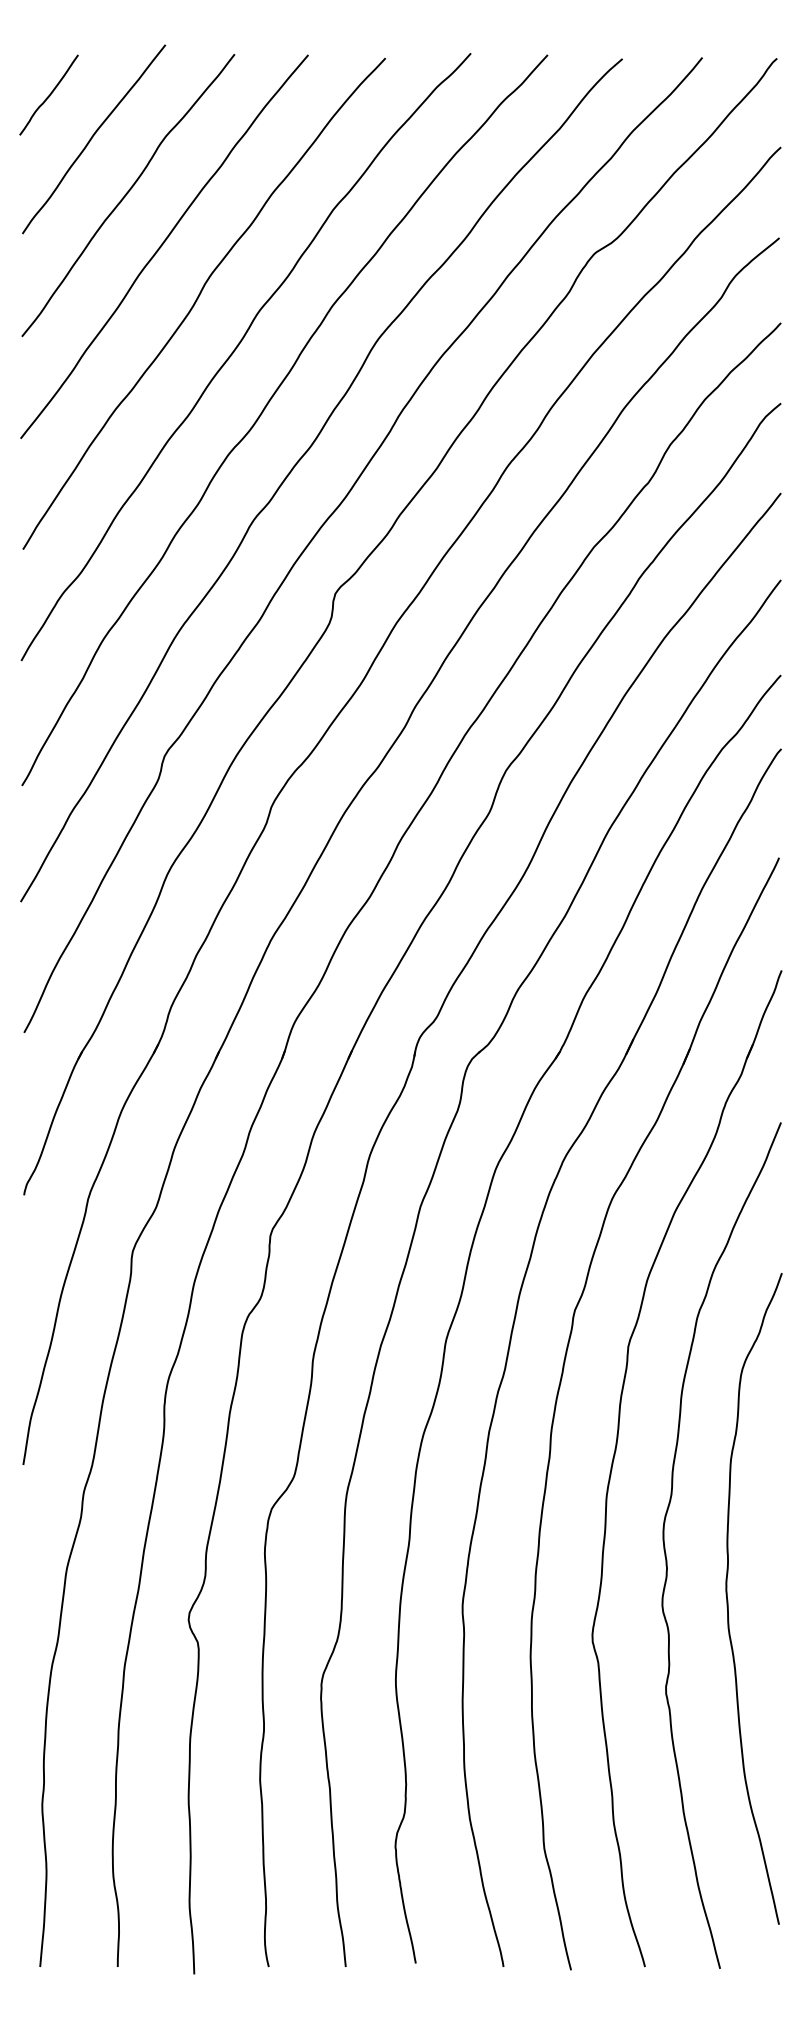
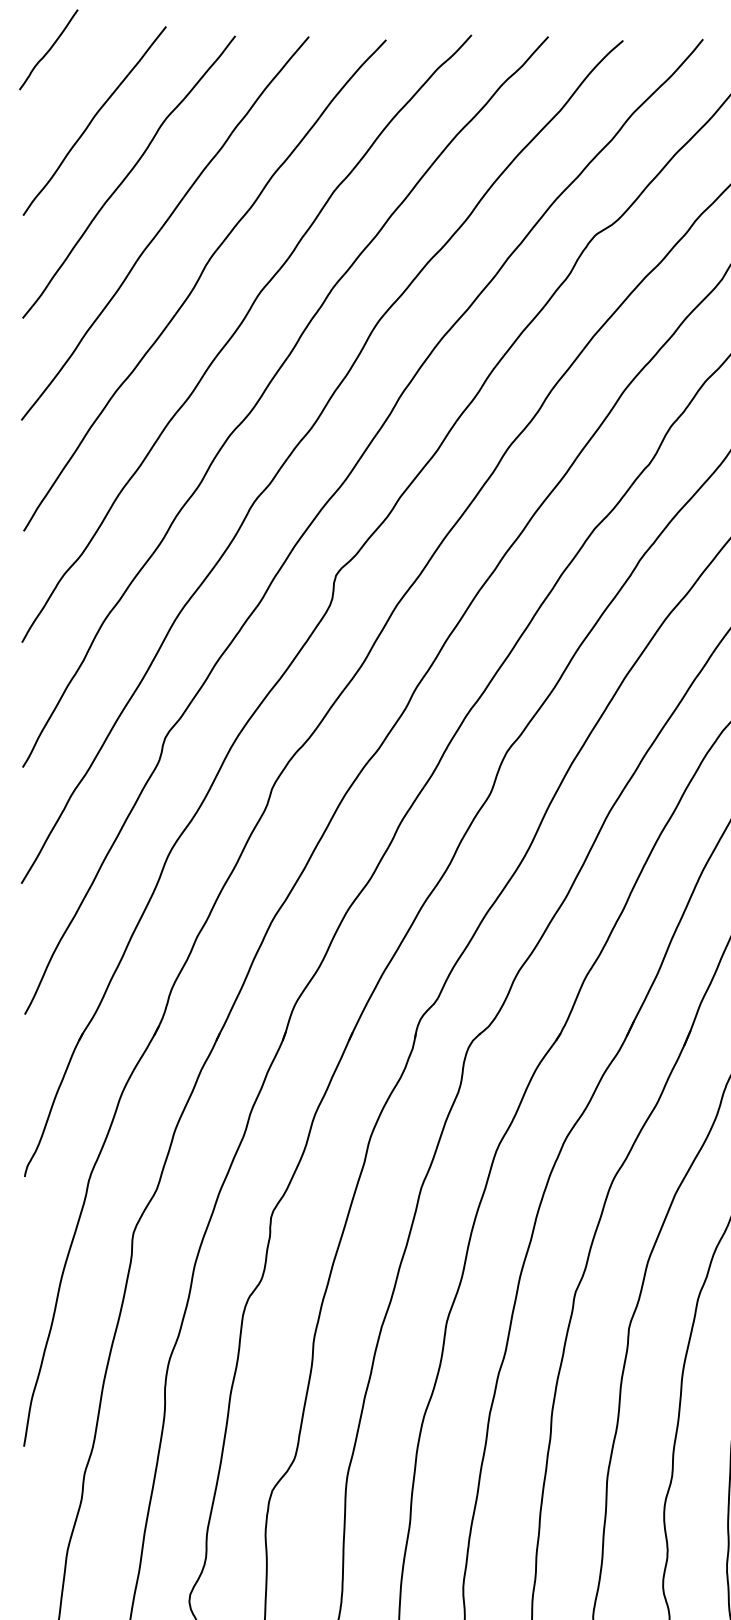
curve: (49, 94) -> (49, 49), moved

